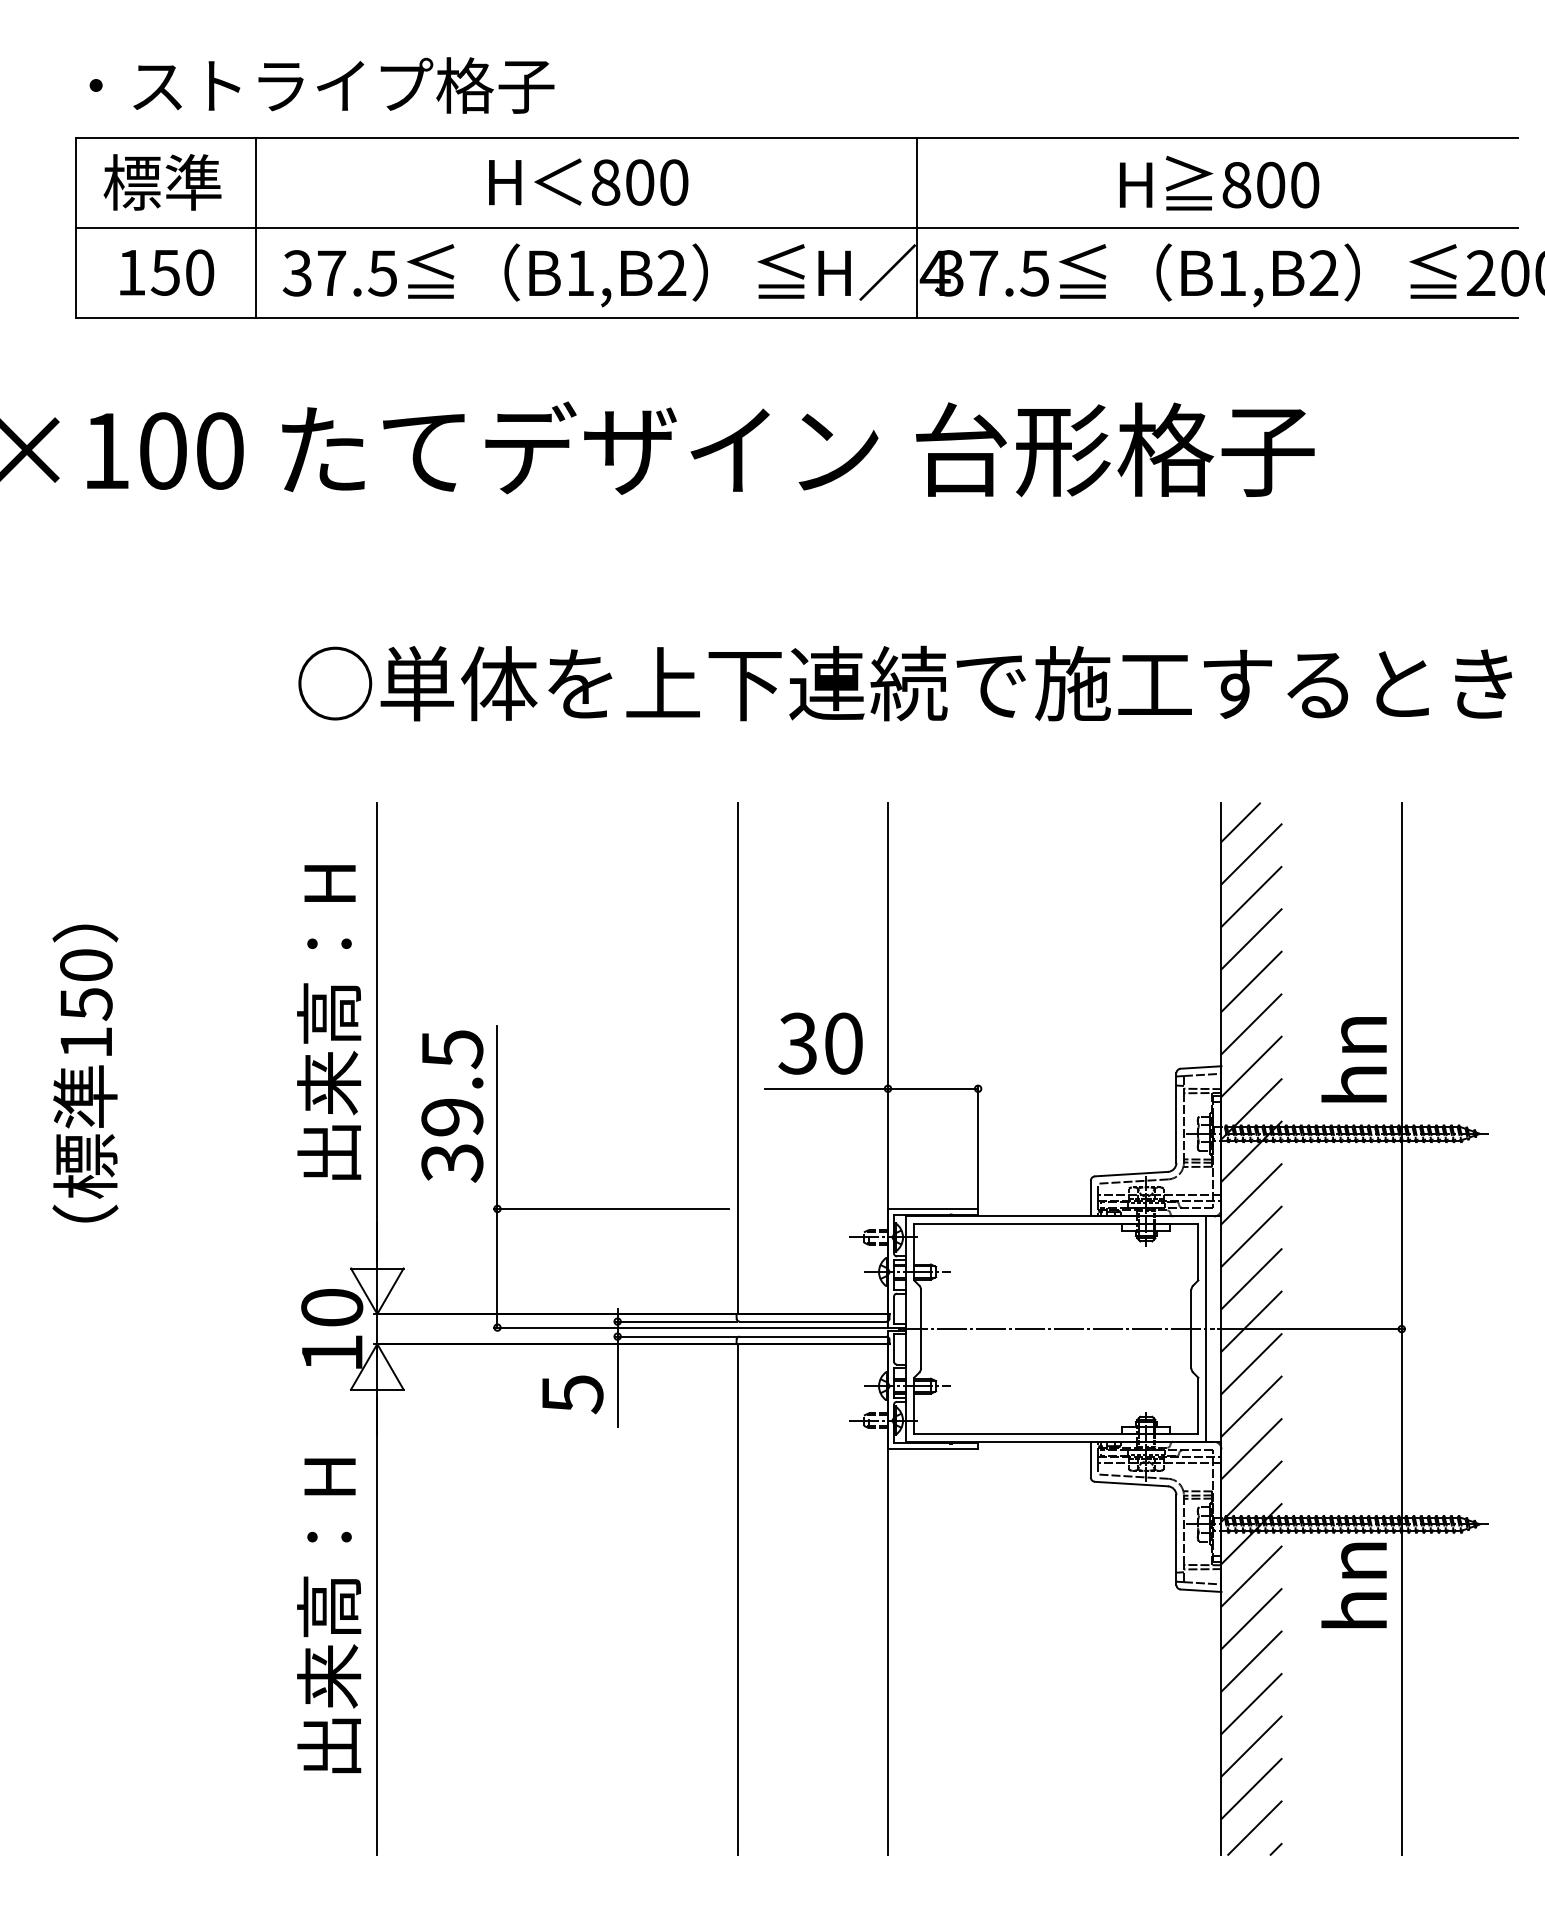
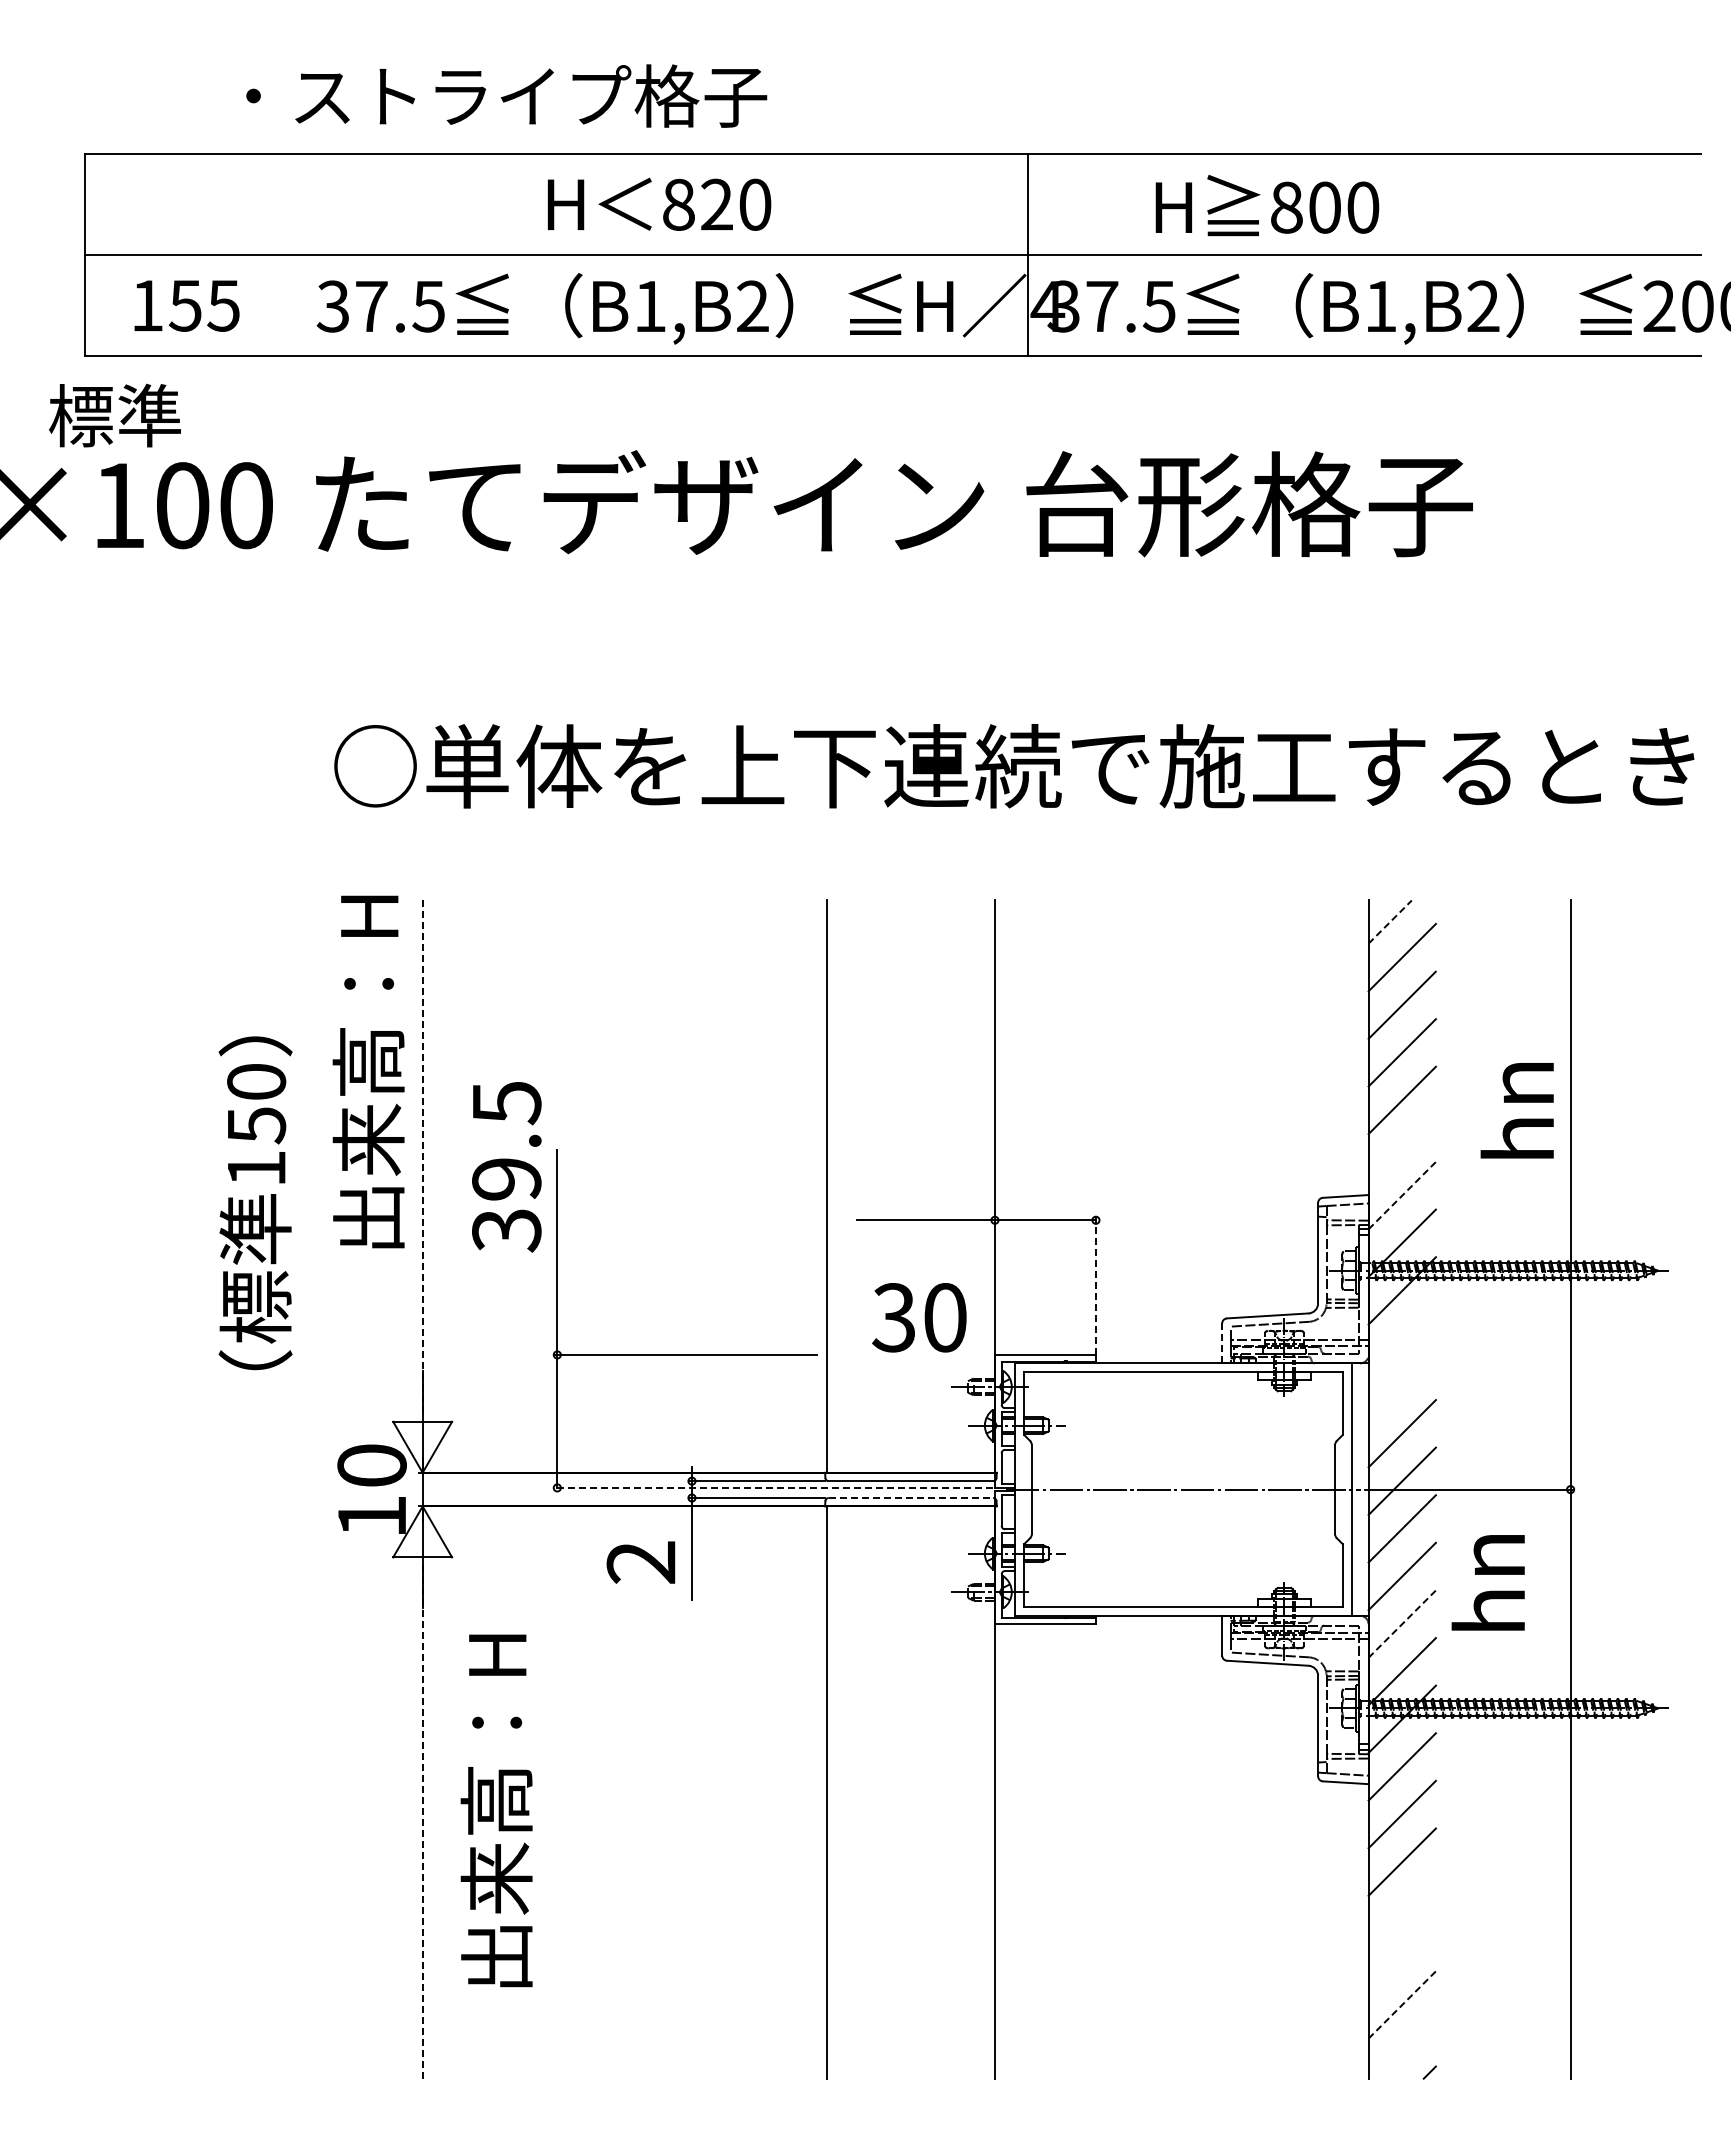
text: (321, 85) -> (506, 95), moved
text: (162, 182) -> (114, 415), moved
text: (639, 182) -> (716, 204), 800 -> 820
text: (1219, 183) -> (1267, 205), moved
line: (256, 227) -> (287, 255), removed
text: (199, 272) -> (223, 305), 150 -> 155
line: (1241, 823) -> (1390, 922), solid -> dashed
text: (328, 1022) -> (368, 1071), moved
line: (1250, 1023) -> (1401, 1147), removed
line: (377, 1032) -> (422, 1157), solid -> dashed
text: (820, 1043) -> (919, 1317), moved
text: (1353, 1059) -> (1516, 1110), moved
line: (1251, 1066) -> (1402, 1195), solid -> dashed
text: (85, 1073) -> (255, 1203), moved
text: (452, 1106) -> (506, 1167), moved
line: (977, 1146) -> (1095, 1285), solid -> dashed
line: (1250, 1194) -> (1401, 1338), removed
line: (1091, 1198) -> (1222, 1343), solid -> dashed
line: (1250, 1236) -> (1401, 1385), removed
line: (689, 1327) -> (772, 1487), solid -> dashed
line: (813, 1337) -> (911, 1498), solid -> dashed
text: (572, 1395) -> (641, 1563), 5 -> 2
line: (1251, 1449) -> (1402, 1624), solid -> dashed
text: (1353, 1585) -> (1487, 1582), moved
text: (328, 1615) -> (496, 1810), moved
line: (377, 1626) -> (422, 1822), solid -> dashed
line: (1250, 1703) -> (1401, 1909), removed
line: (1250, 1746) -> (1401, 1957), removed
line: (1251, 1788) -> (1402, 2004), solid -> dashed
line: (1254, 1827) -> (1405, 2048), removed

